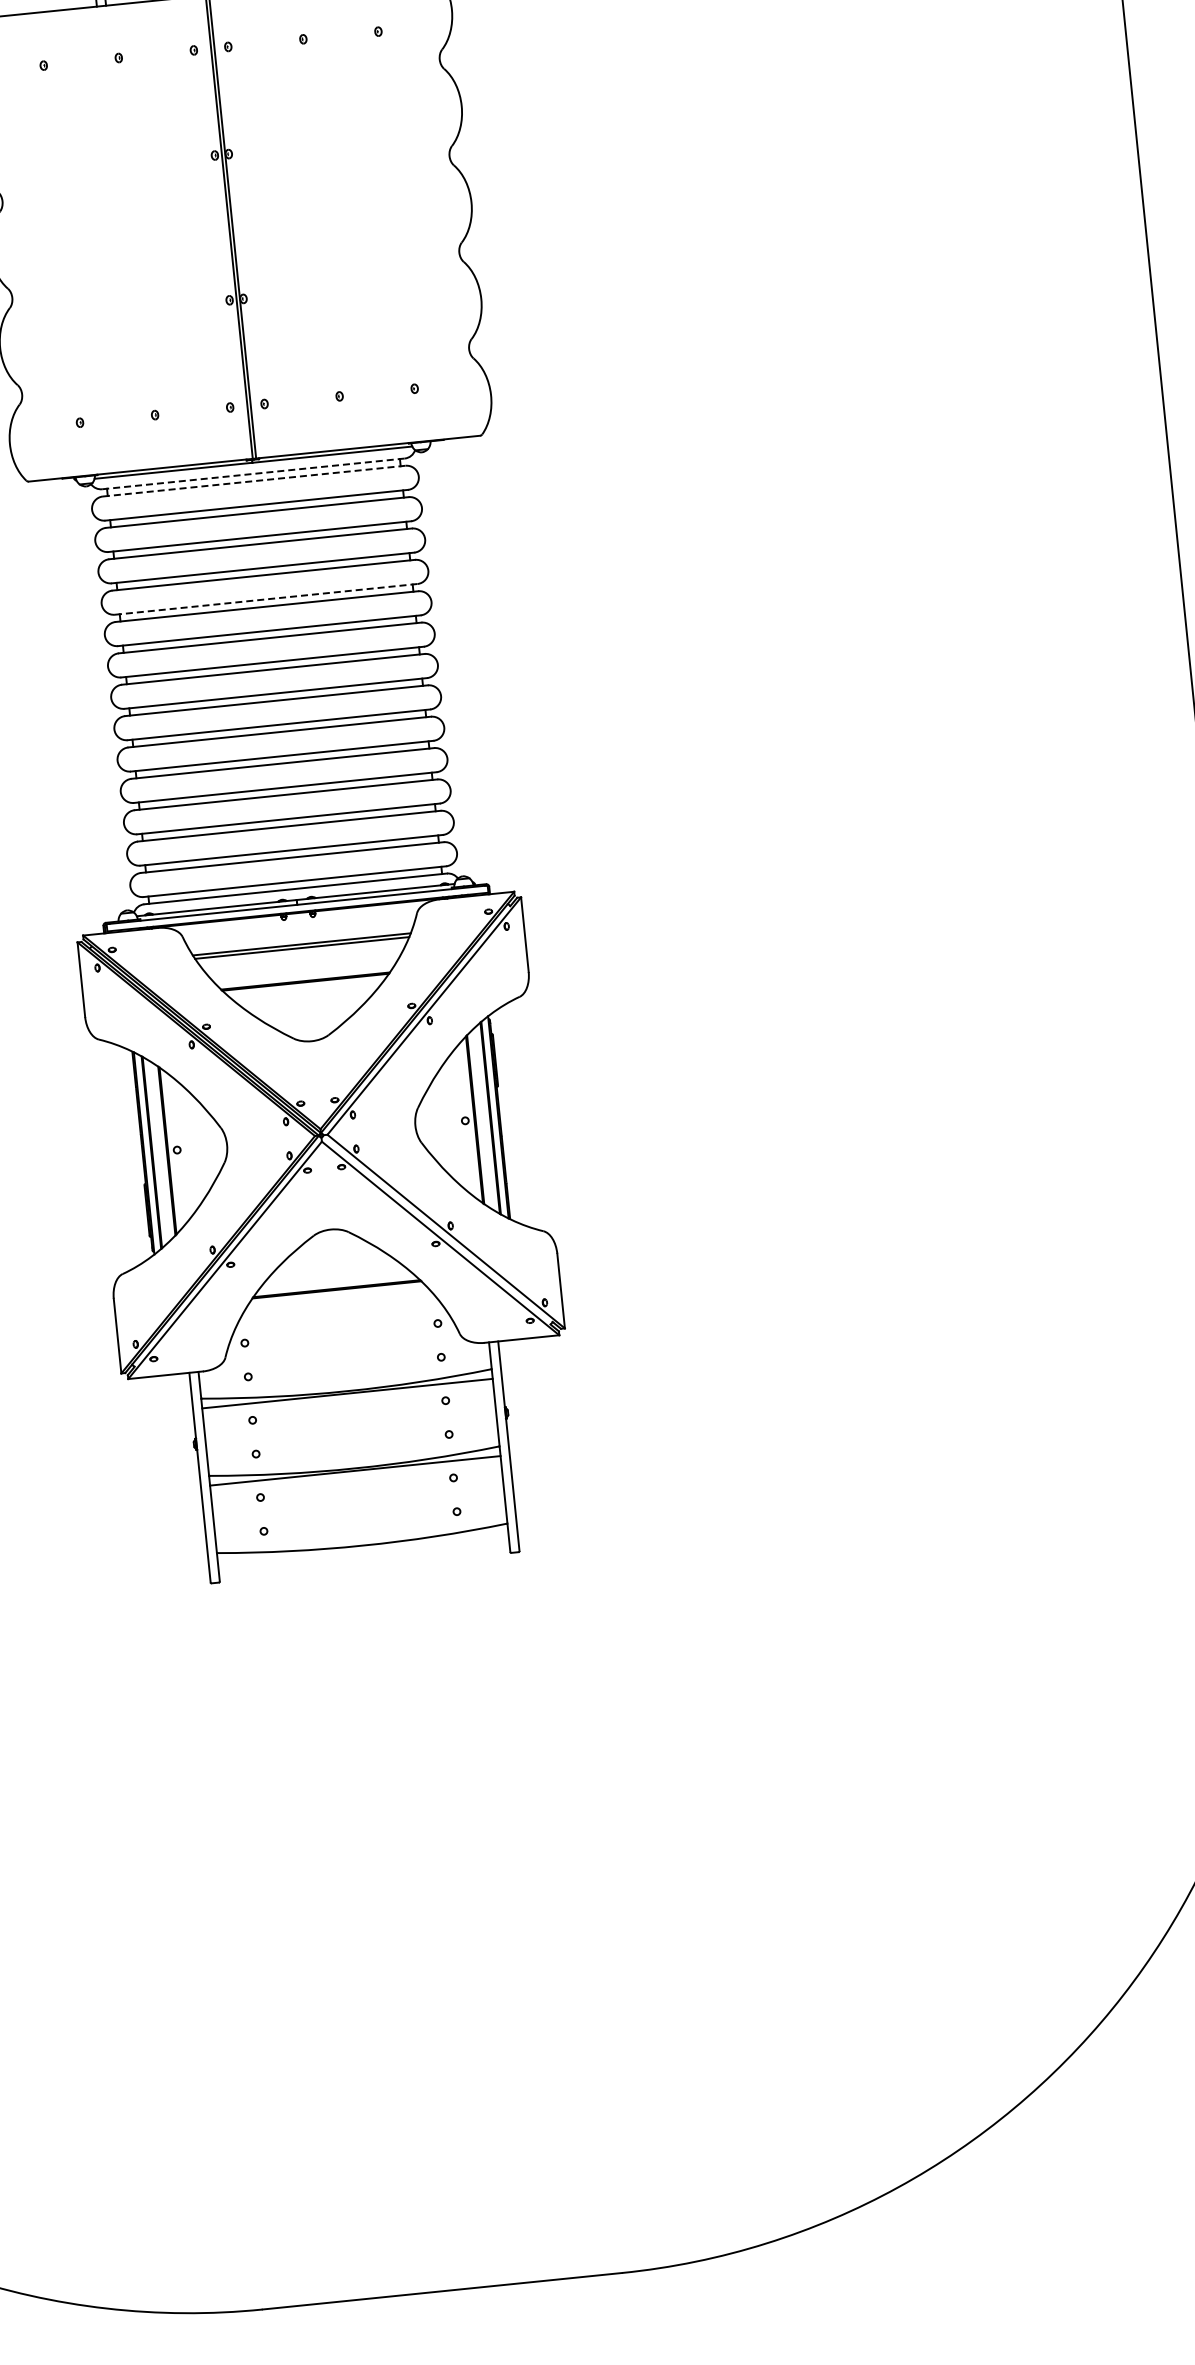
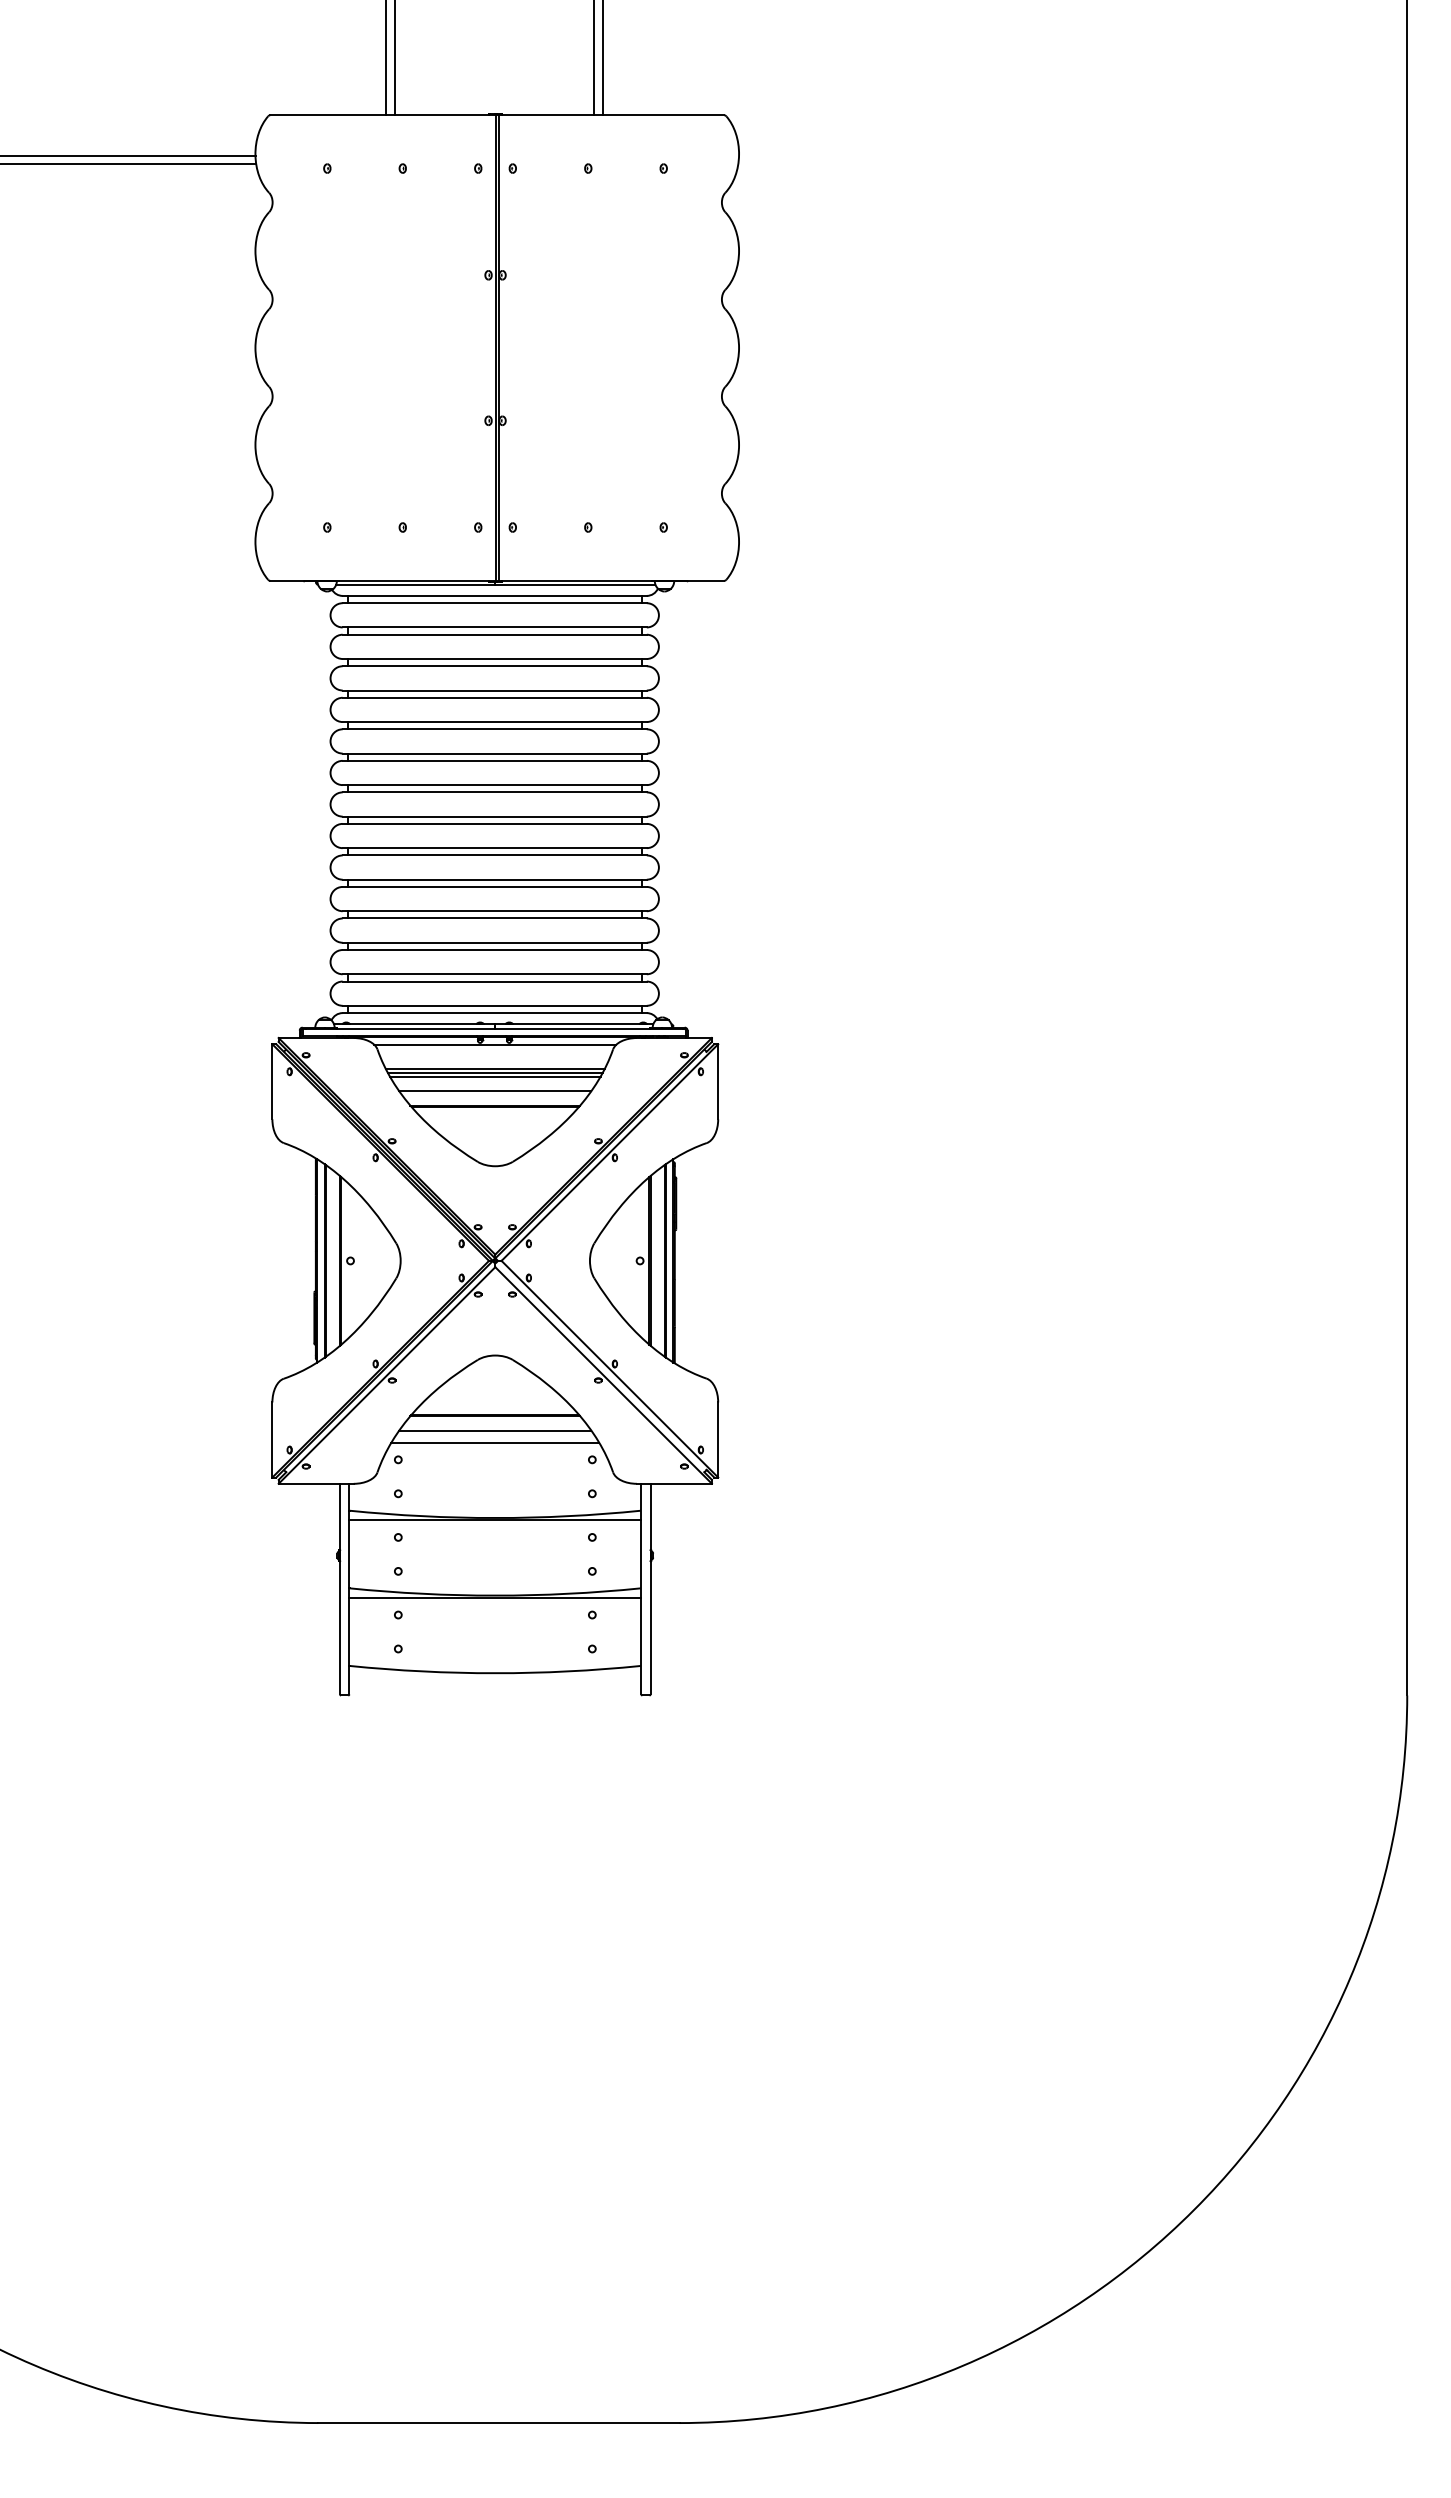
line: (254, 473) -> (495, 595), dashed -> solid
line: (255, 481) -> (495, 603), dashed -> solid
line: (267, 599) -> (495, 722), dashed -> solid
line: (299, 920) -> (495, 1044), added
line: (301, 952) -> (494, 1076), added
line: (304, 966) -> (495, 1091), added
line: (338, 1304) -> (495, 1430), added
line: (339, 1316) -> (495, 1442), added

